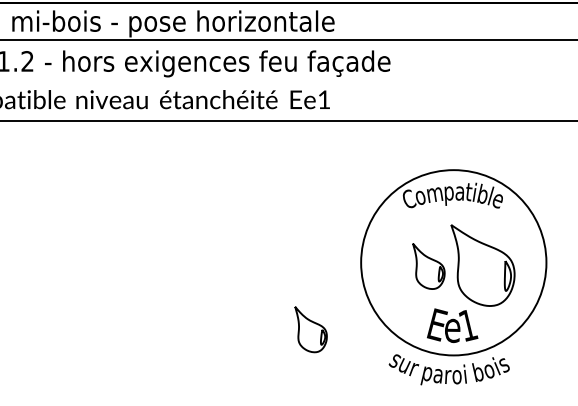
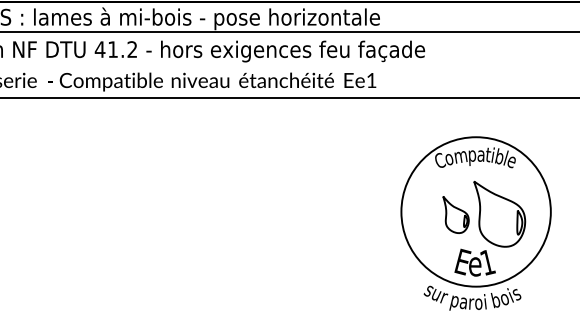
part: (310, 329) -> (360, 265), removed

